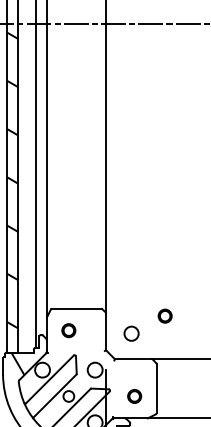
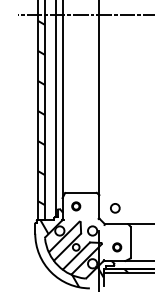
part: (165, 316) -> (136, 197), removed

